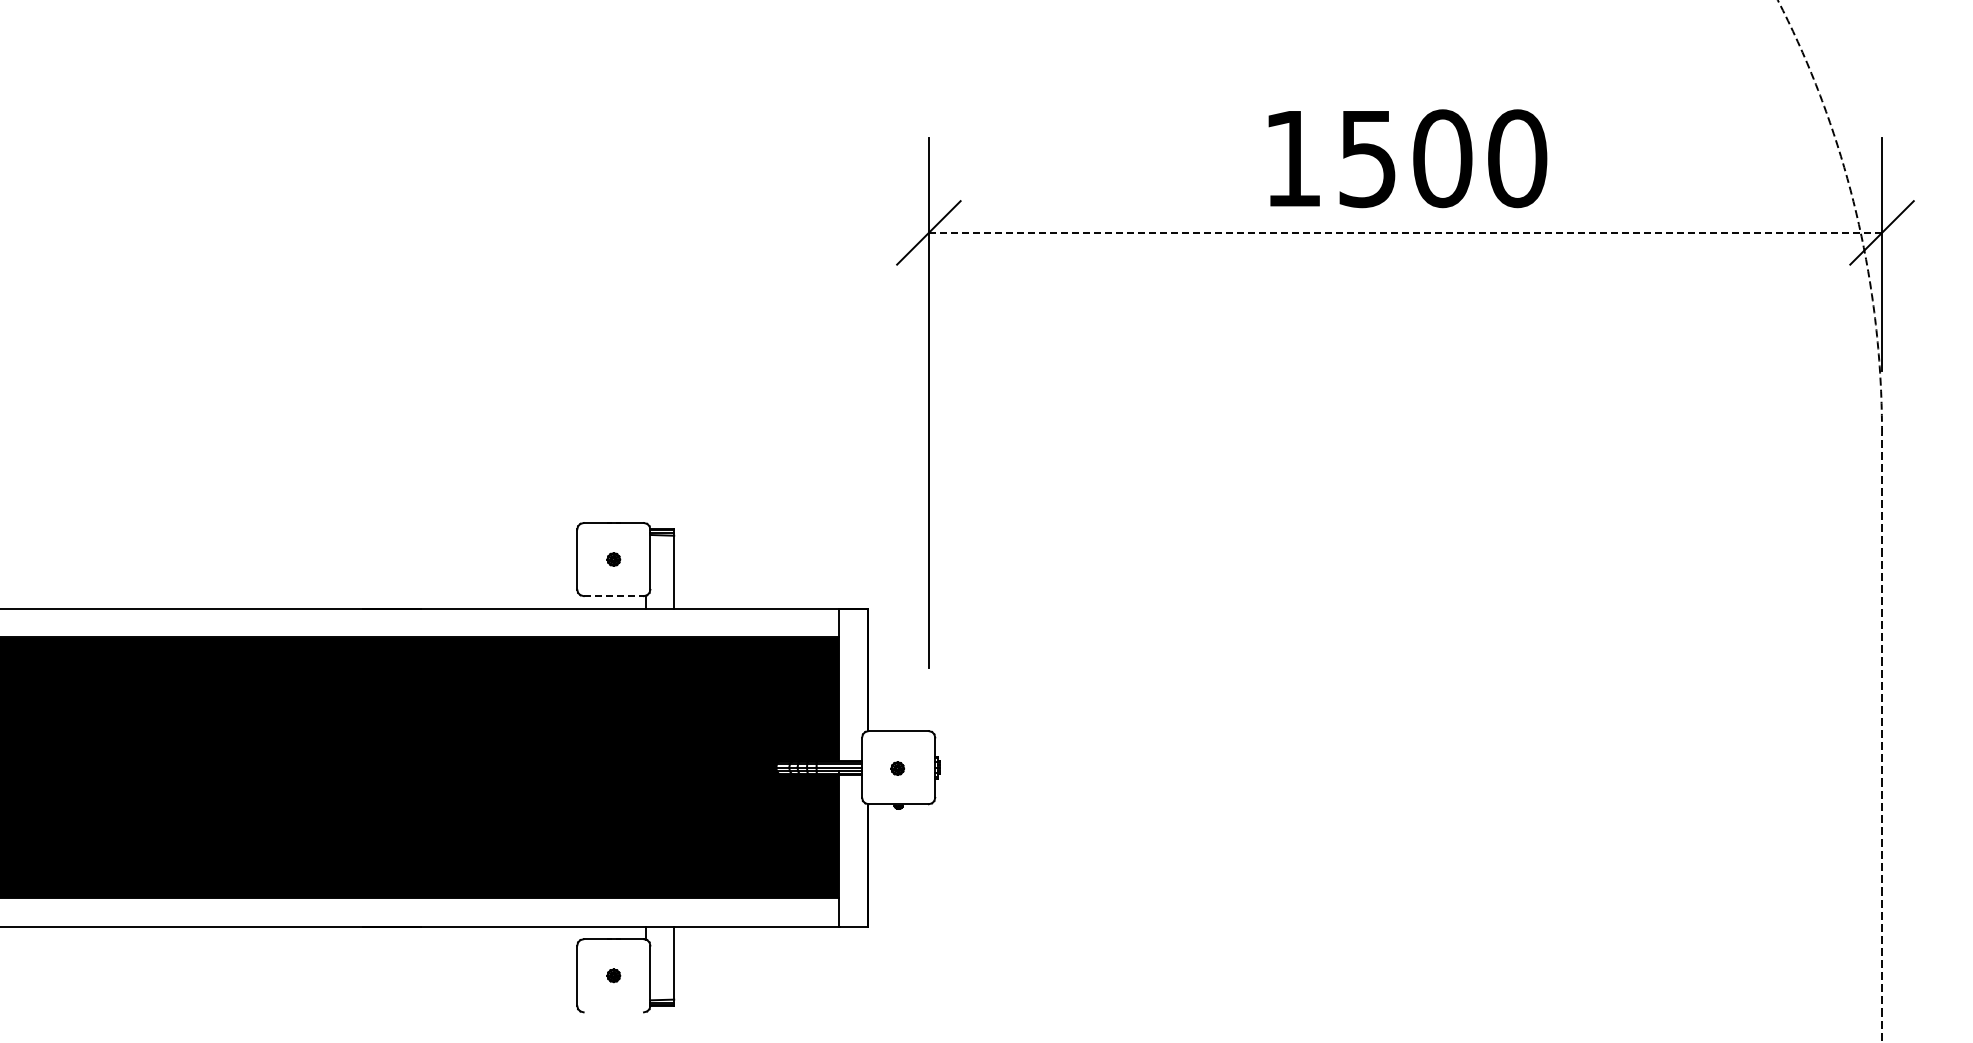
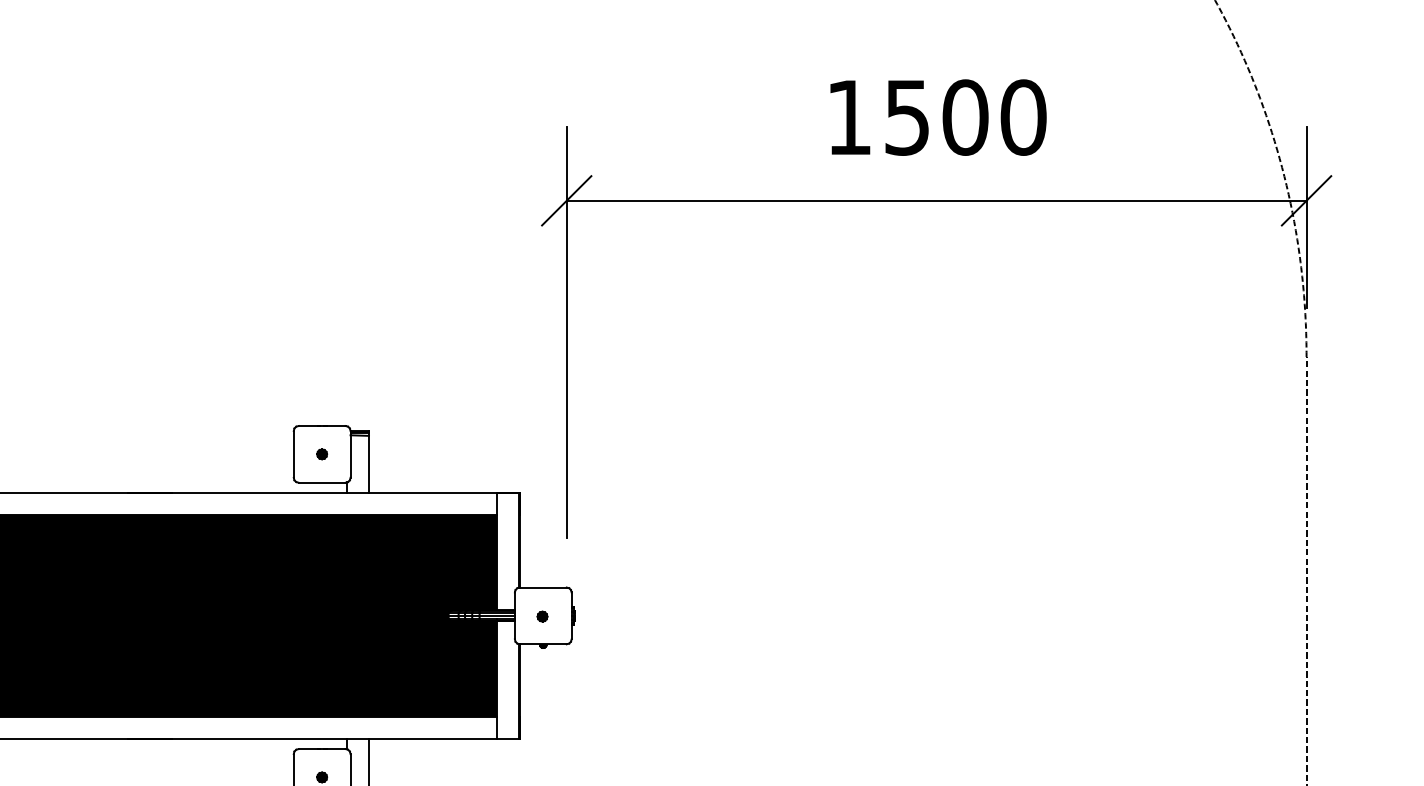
text: (1407, 158) -> (938, 117), moved
line: (1405, 232) -> (936, 200), dashed -> solid
line: (614, 596) -> (322, 483), dashed -> solid

